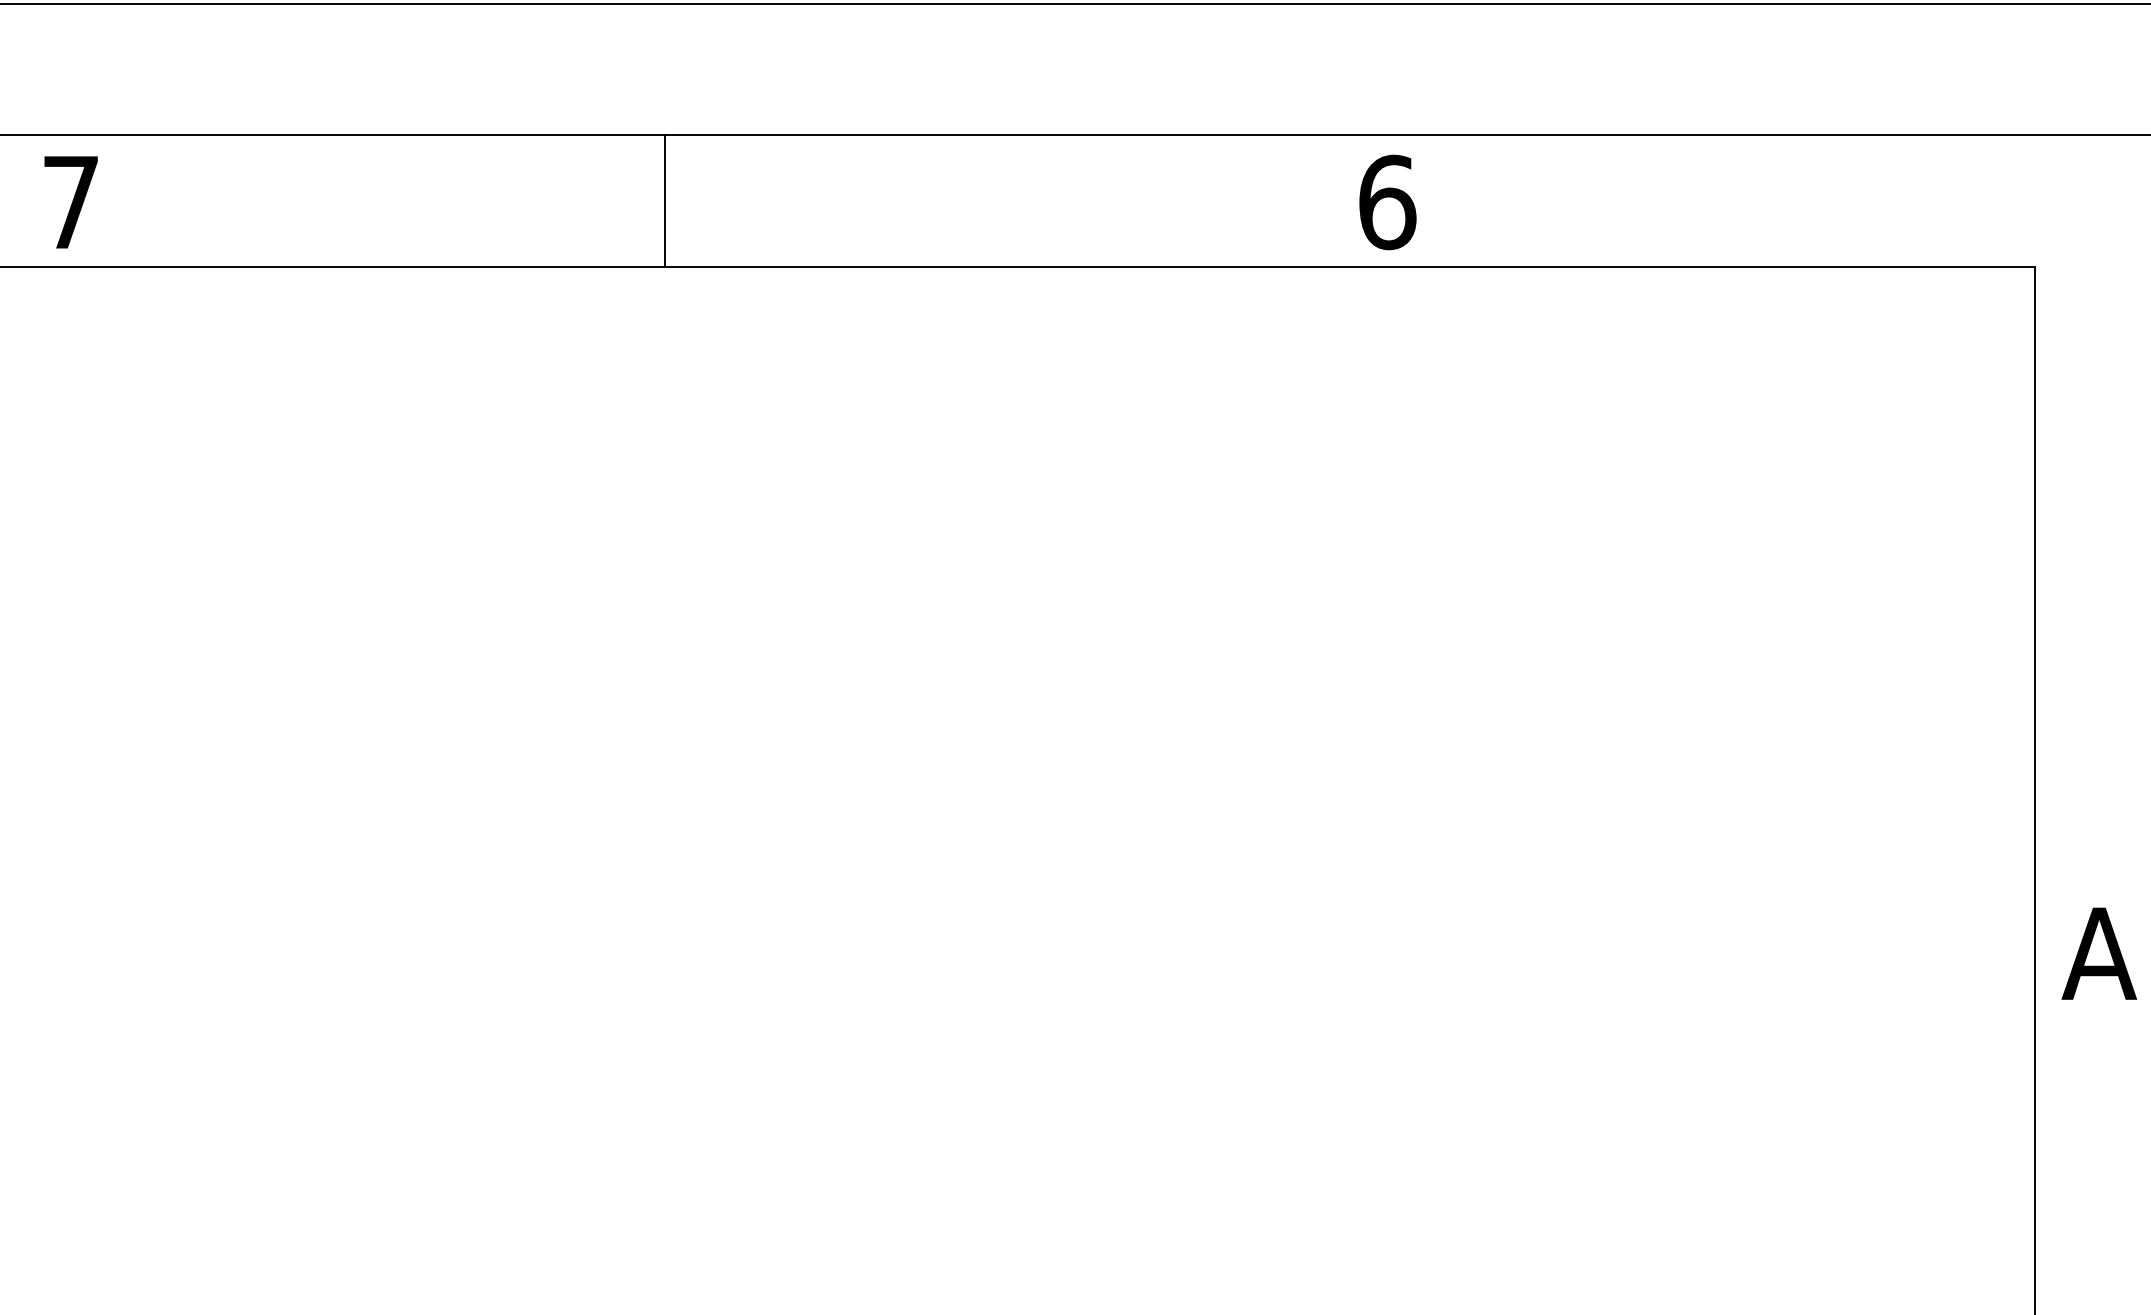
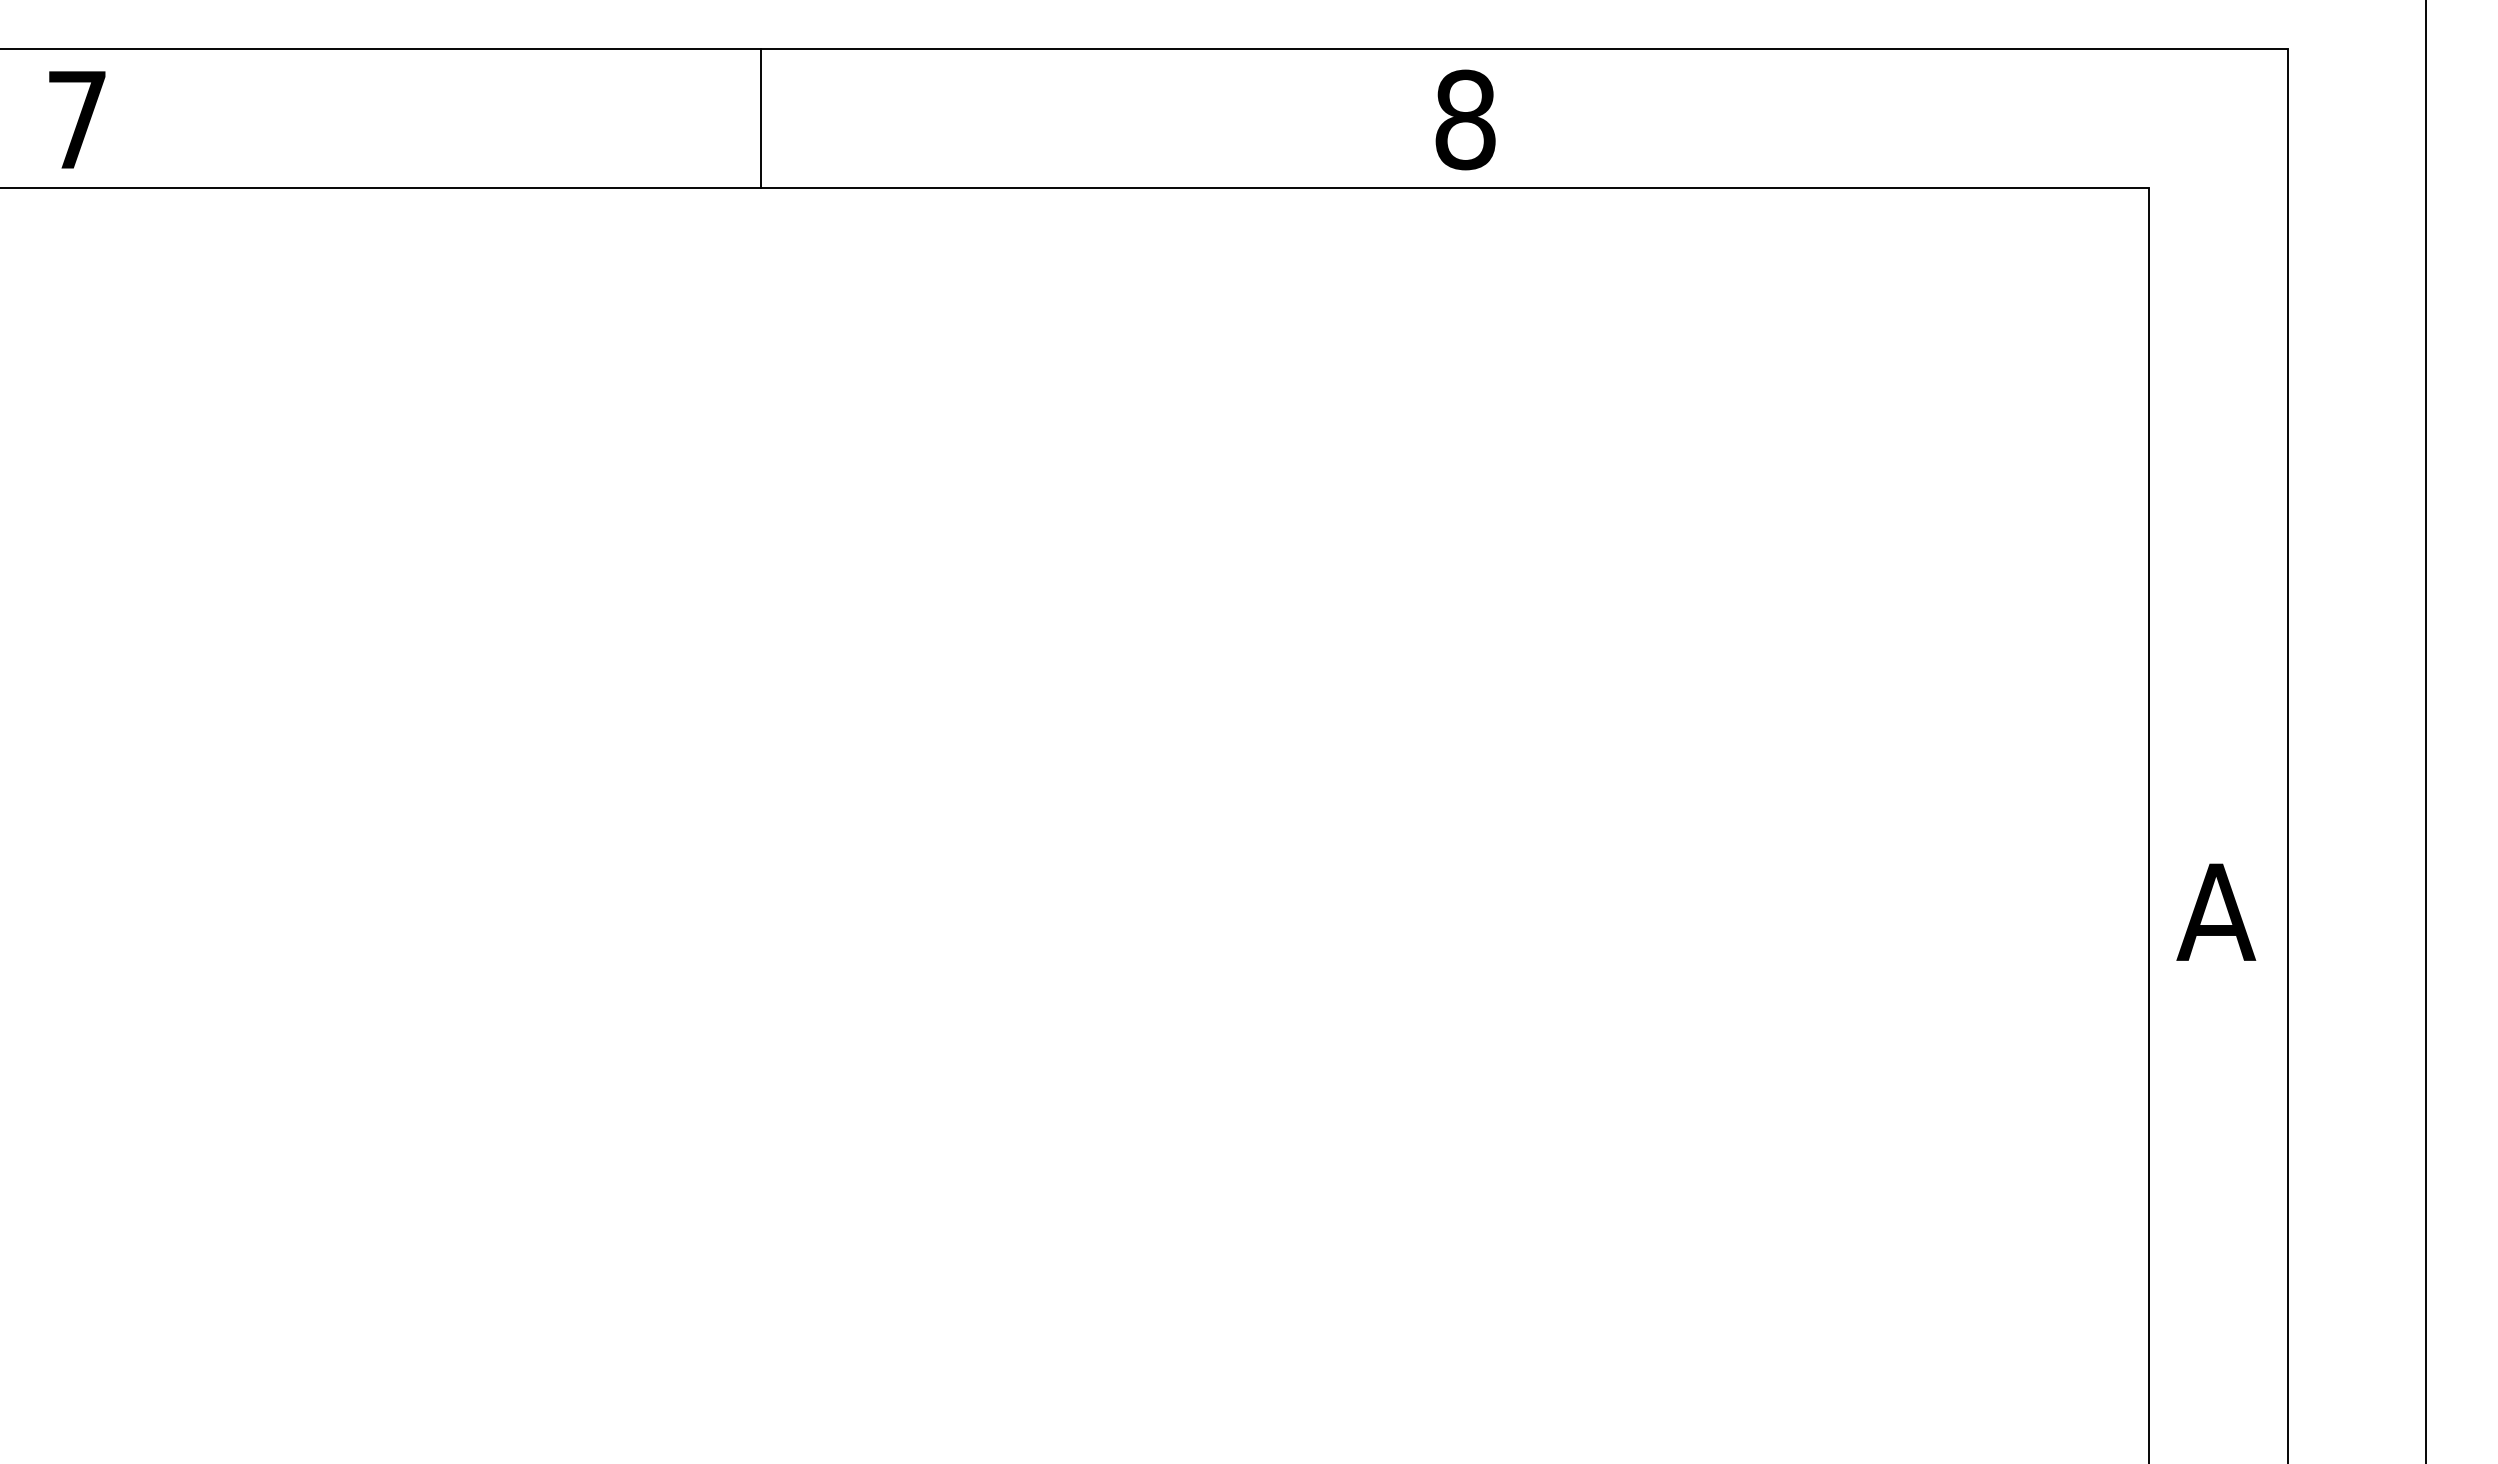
line: (664, 200) -> (760, 117), moved
text: (1387, 202) -> (1465, 119), 6 -> 8

